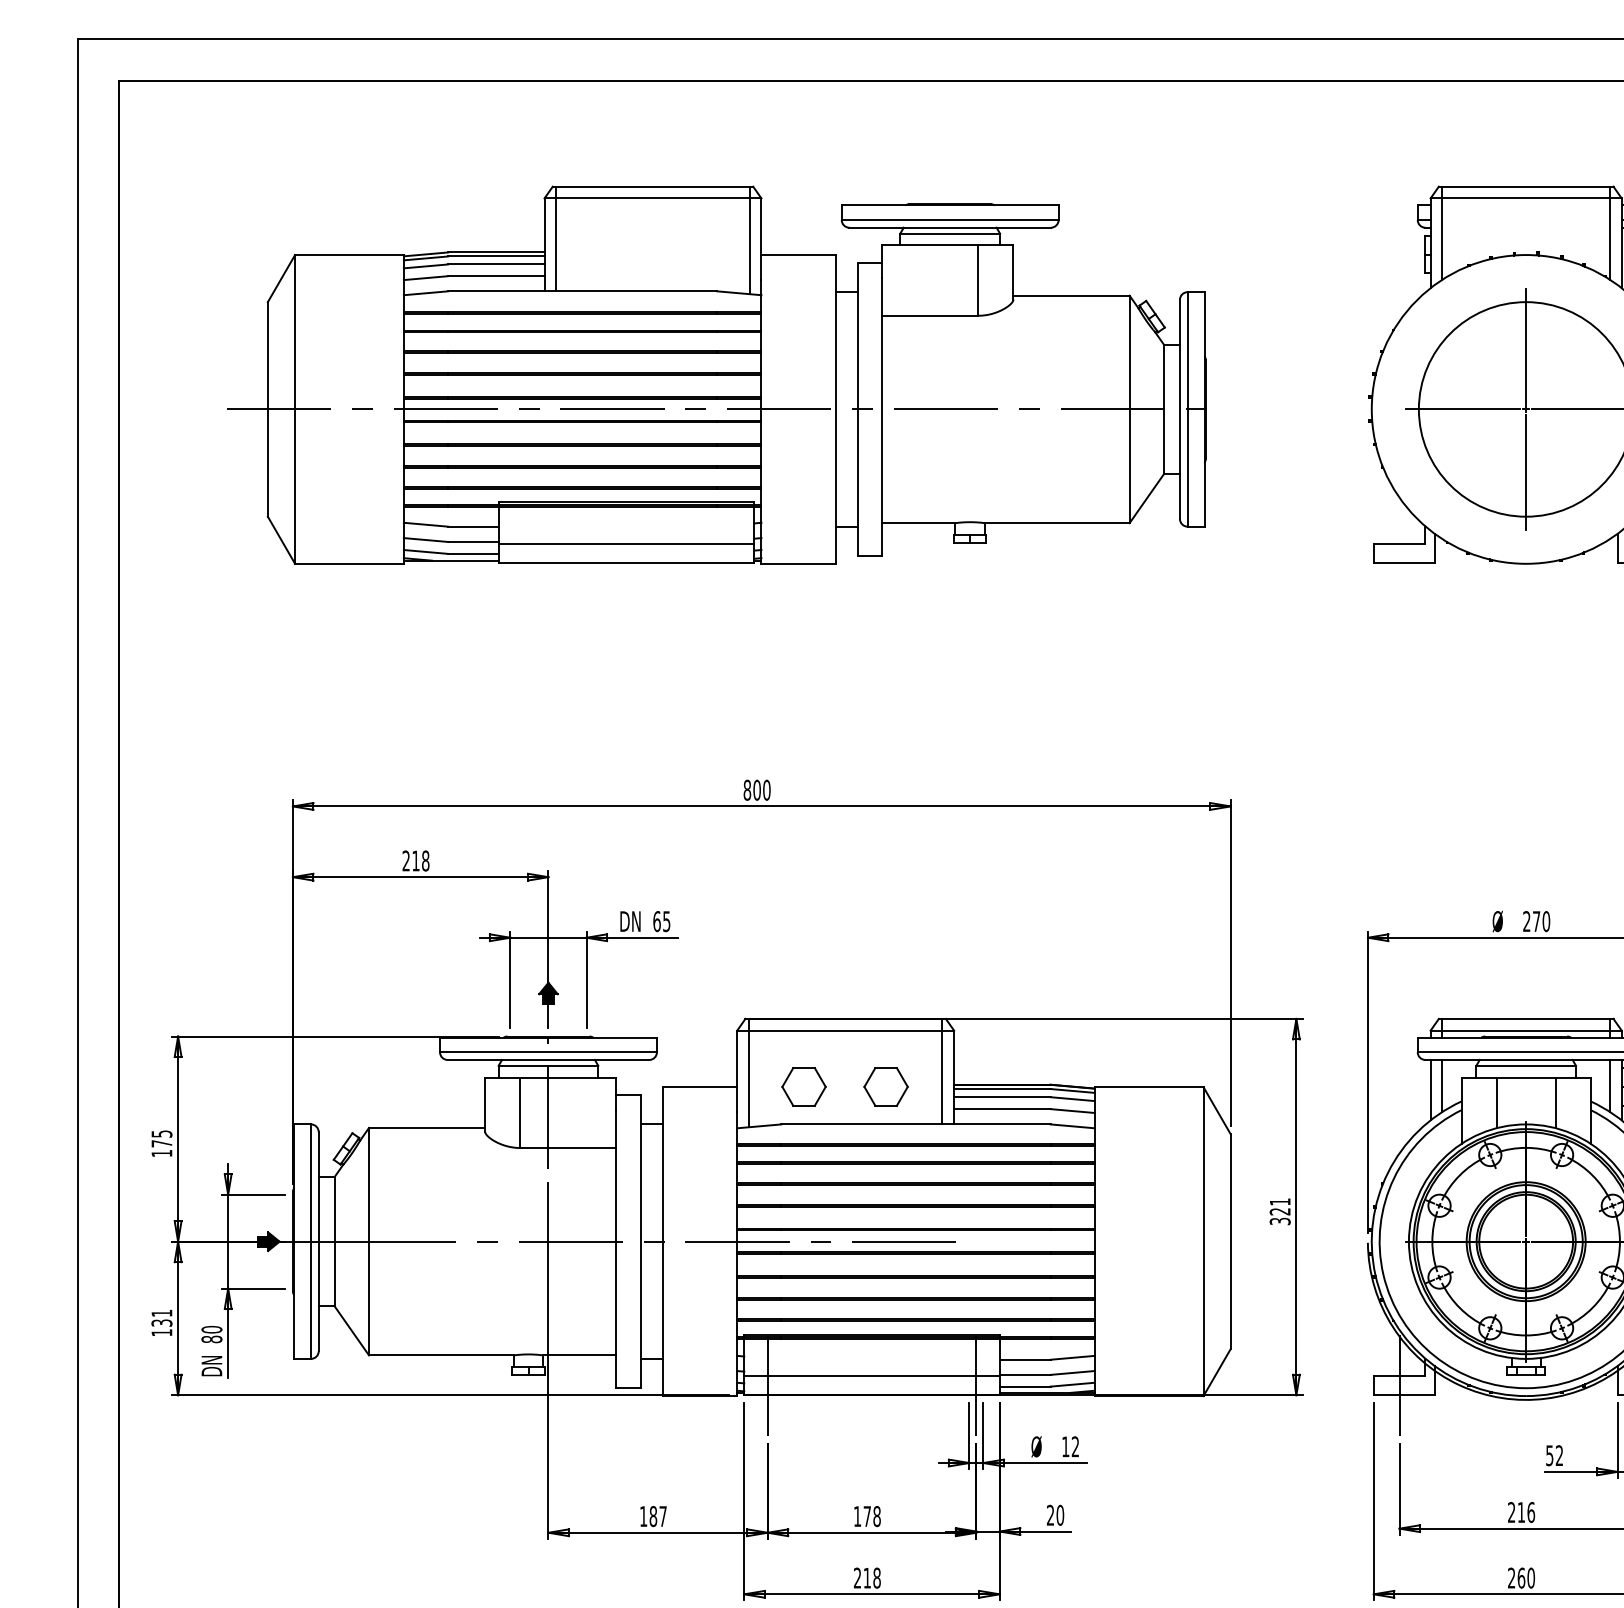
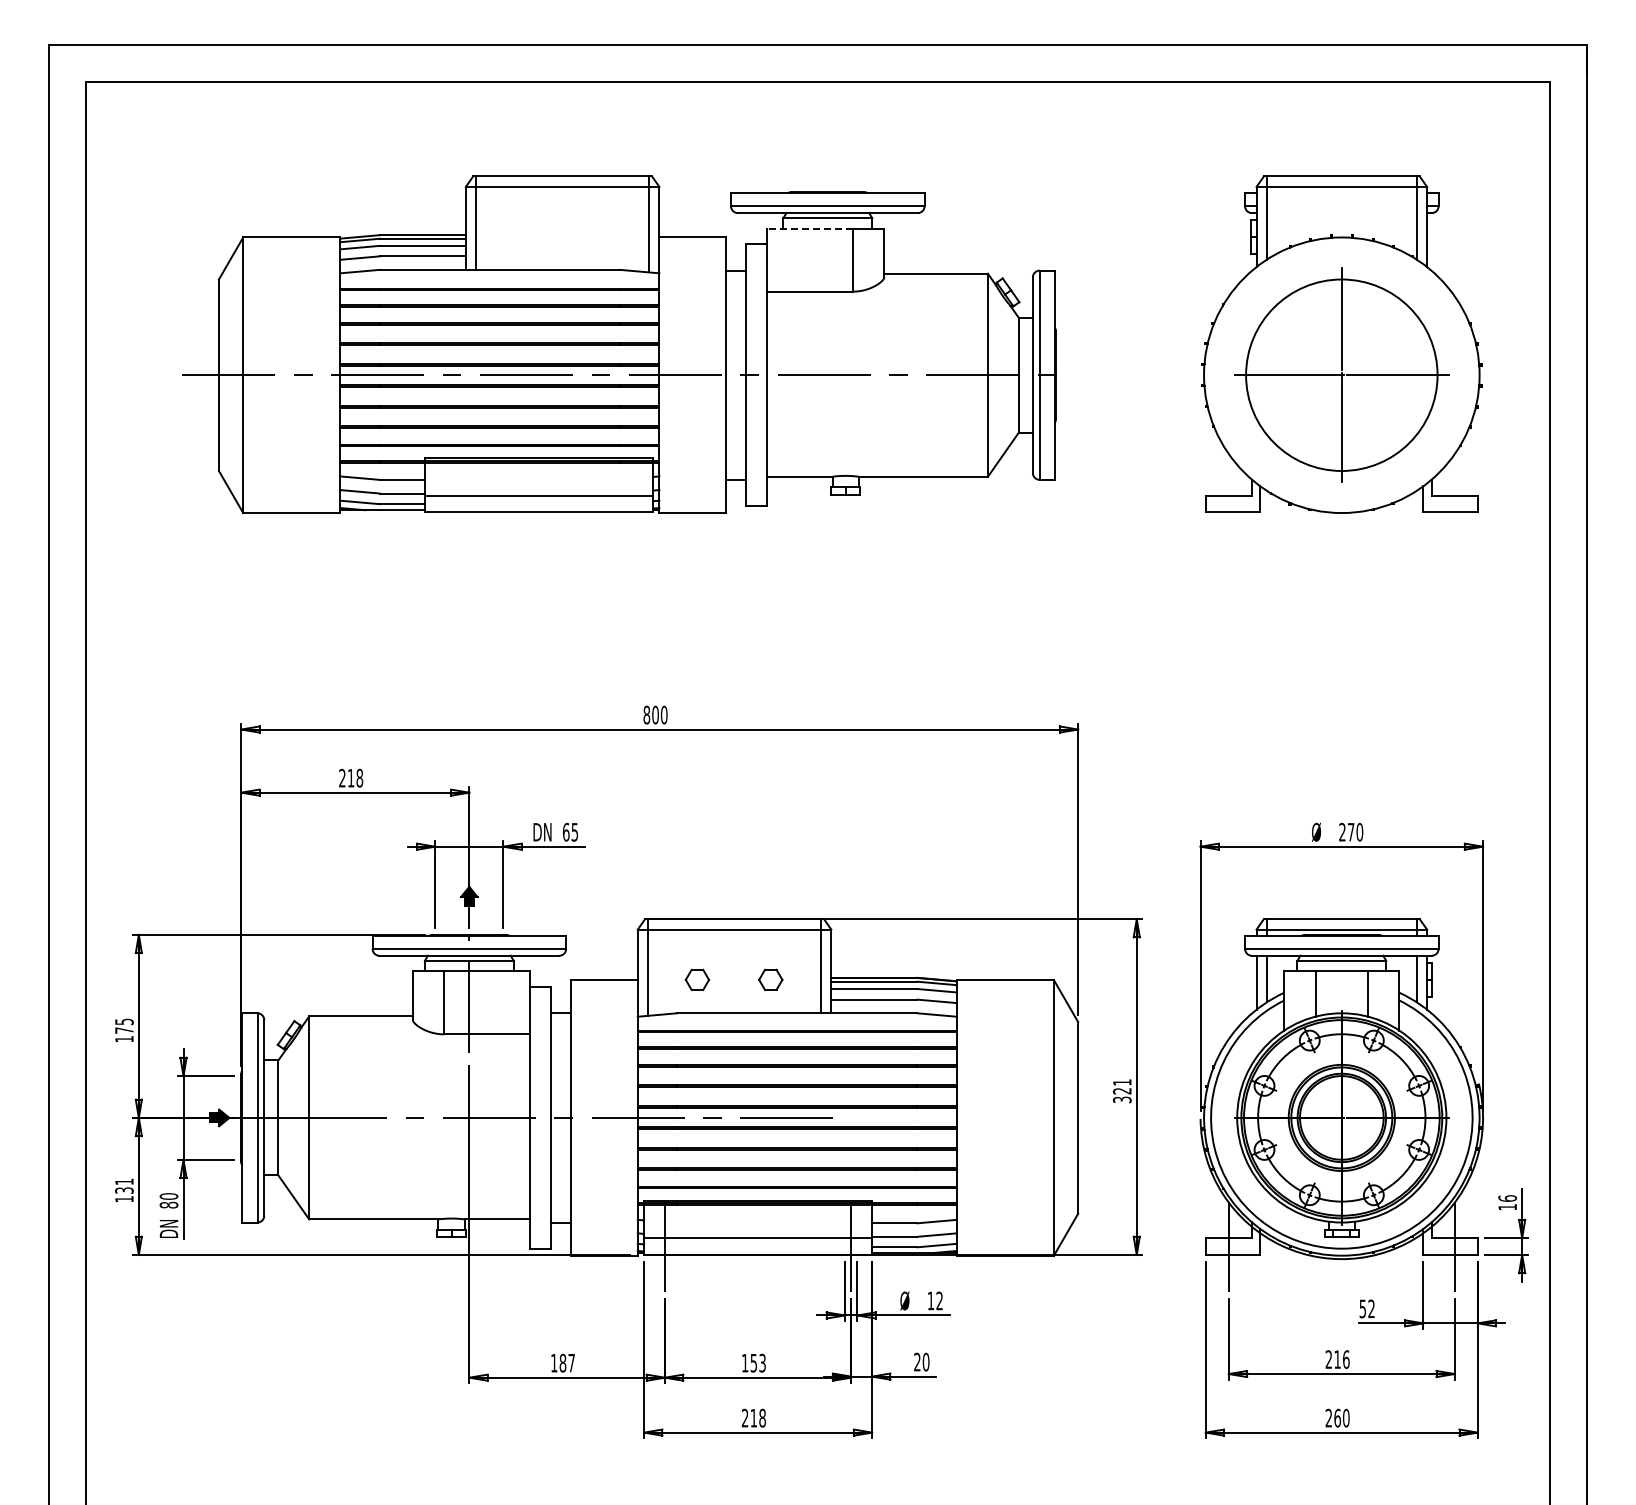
line: (930, 244) -> (810, 228), solid -> dashed
part: (804, 1086) -> (697, 979), size x0.6
part: (885, 1086) -> (770, 979), size x0.6
text: (871, 1515) -> (757, 1362), 178 -> 153

